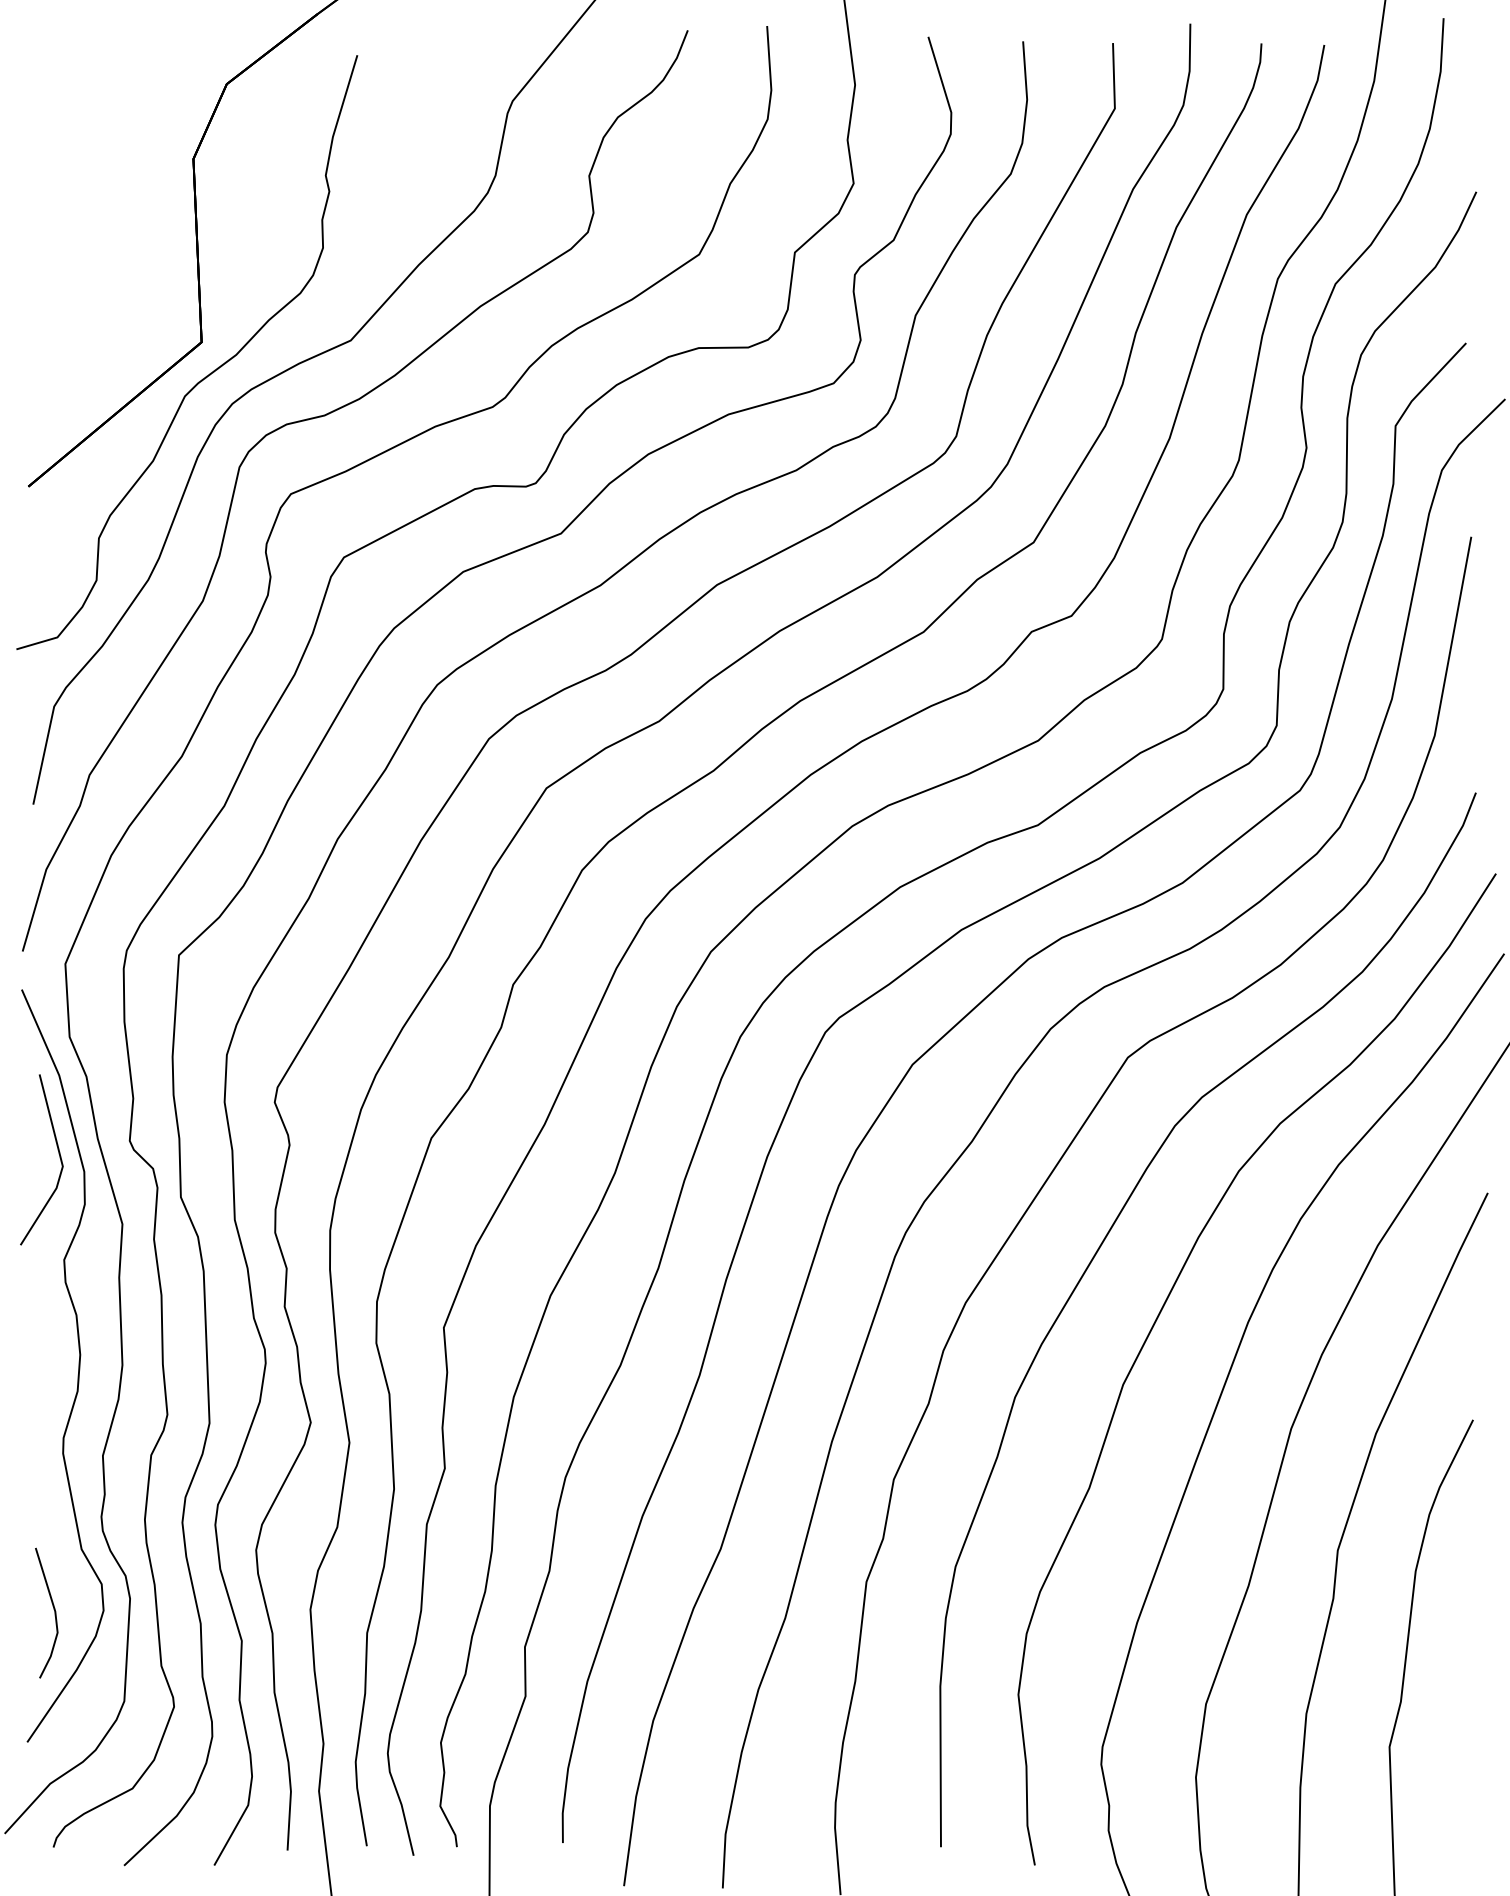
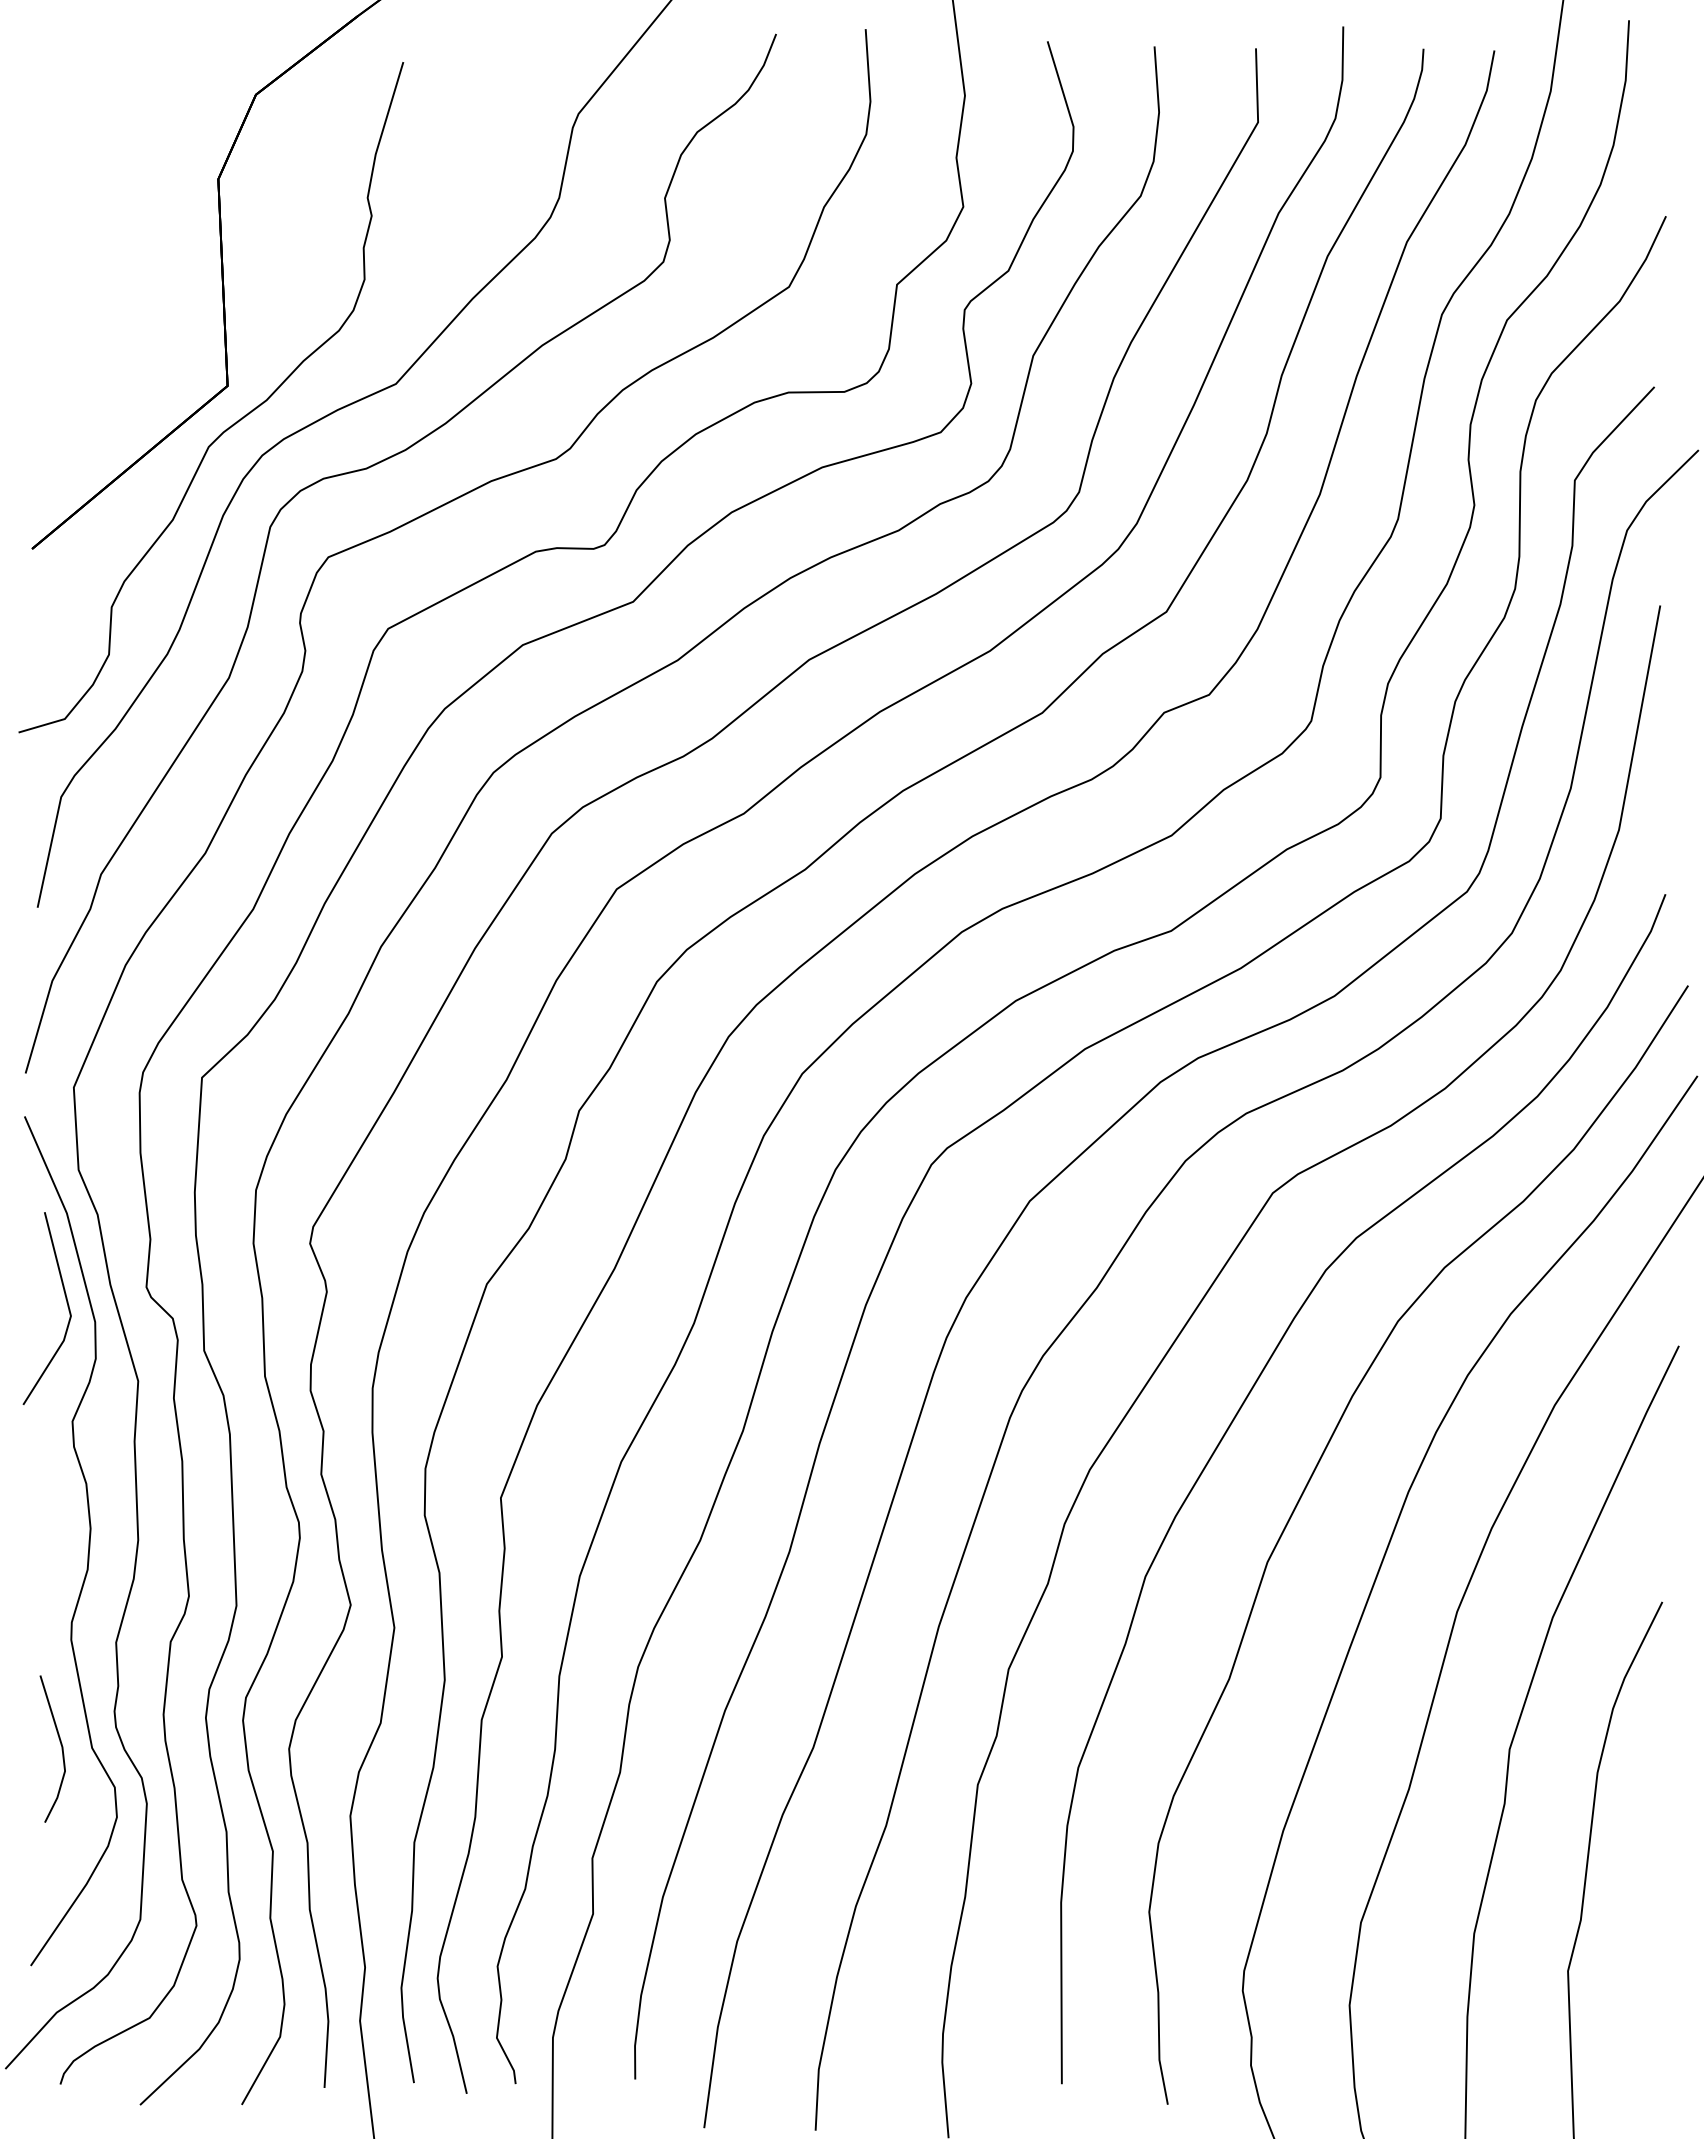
line: (53, 1609) -> (60, 1744), moved

